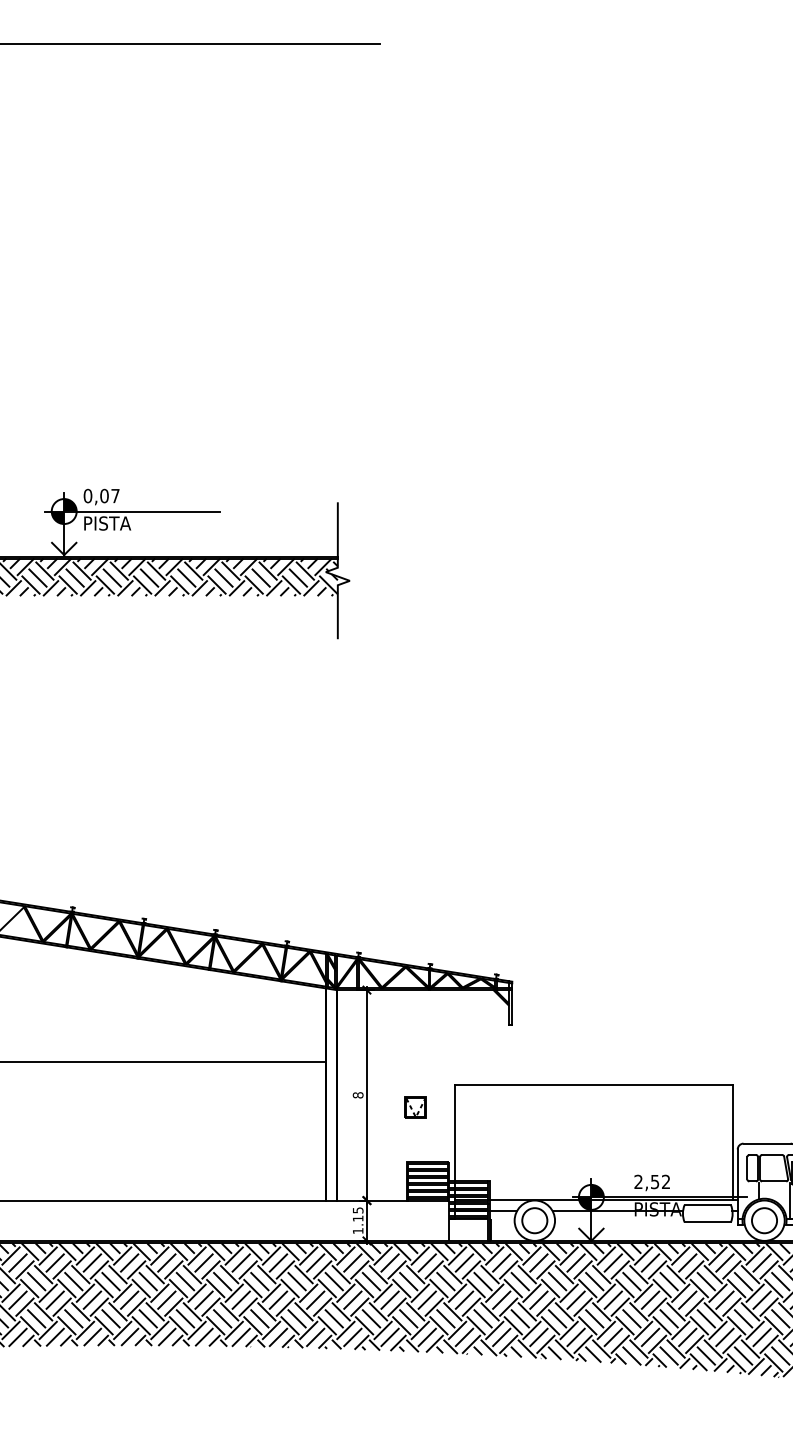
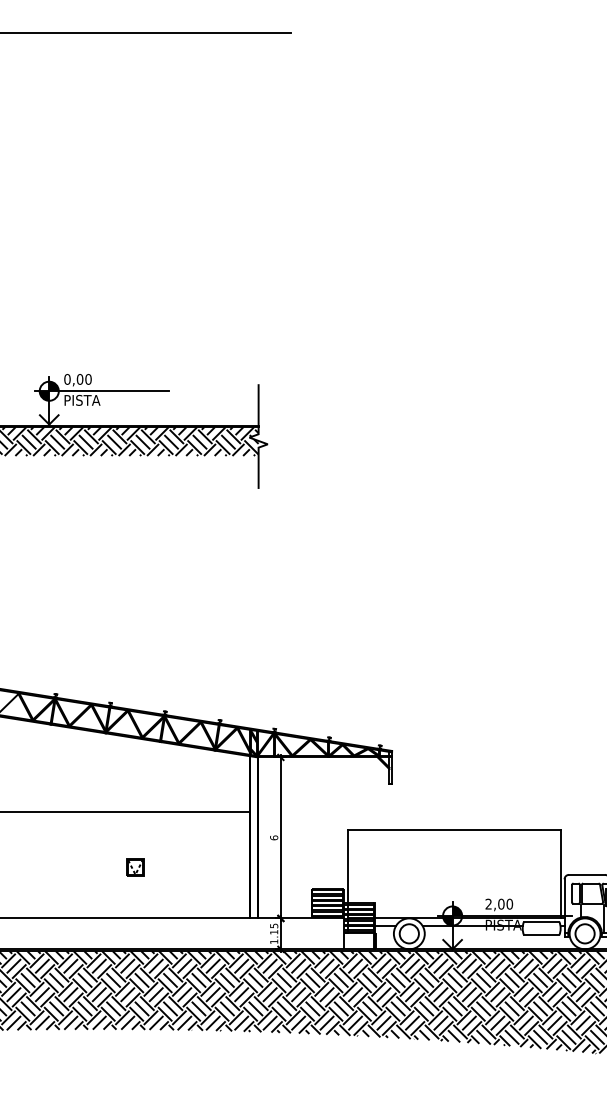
text: (115, 495) -> (88, 378), 0,07 -> 0,00
text: (357, 1095) -> (273, 838), 8 -> 6
part: (415, 1107) -> (135, 867), moved
text: (660, 1181) -> (505, 903), 2,52 -> 2,00

